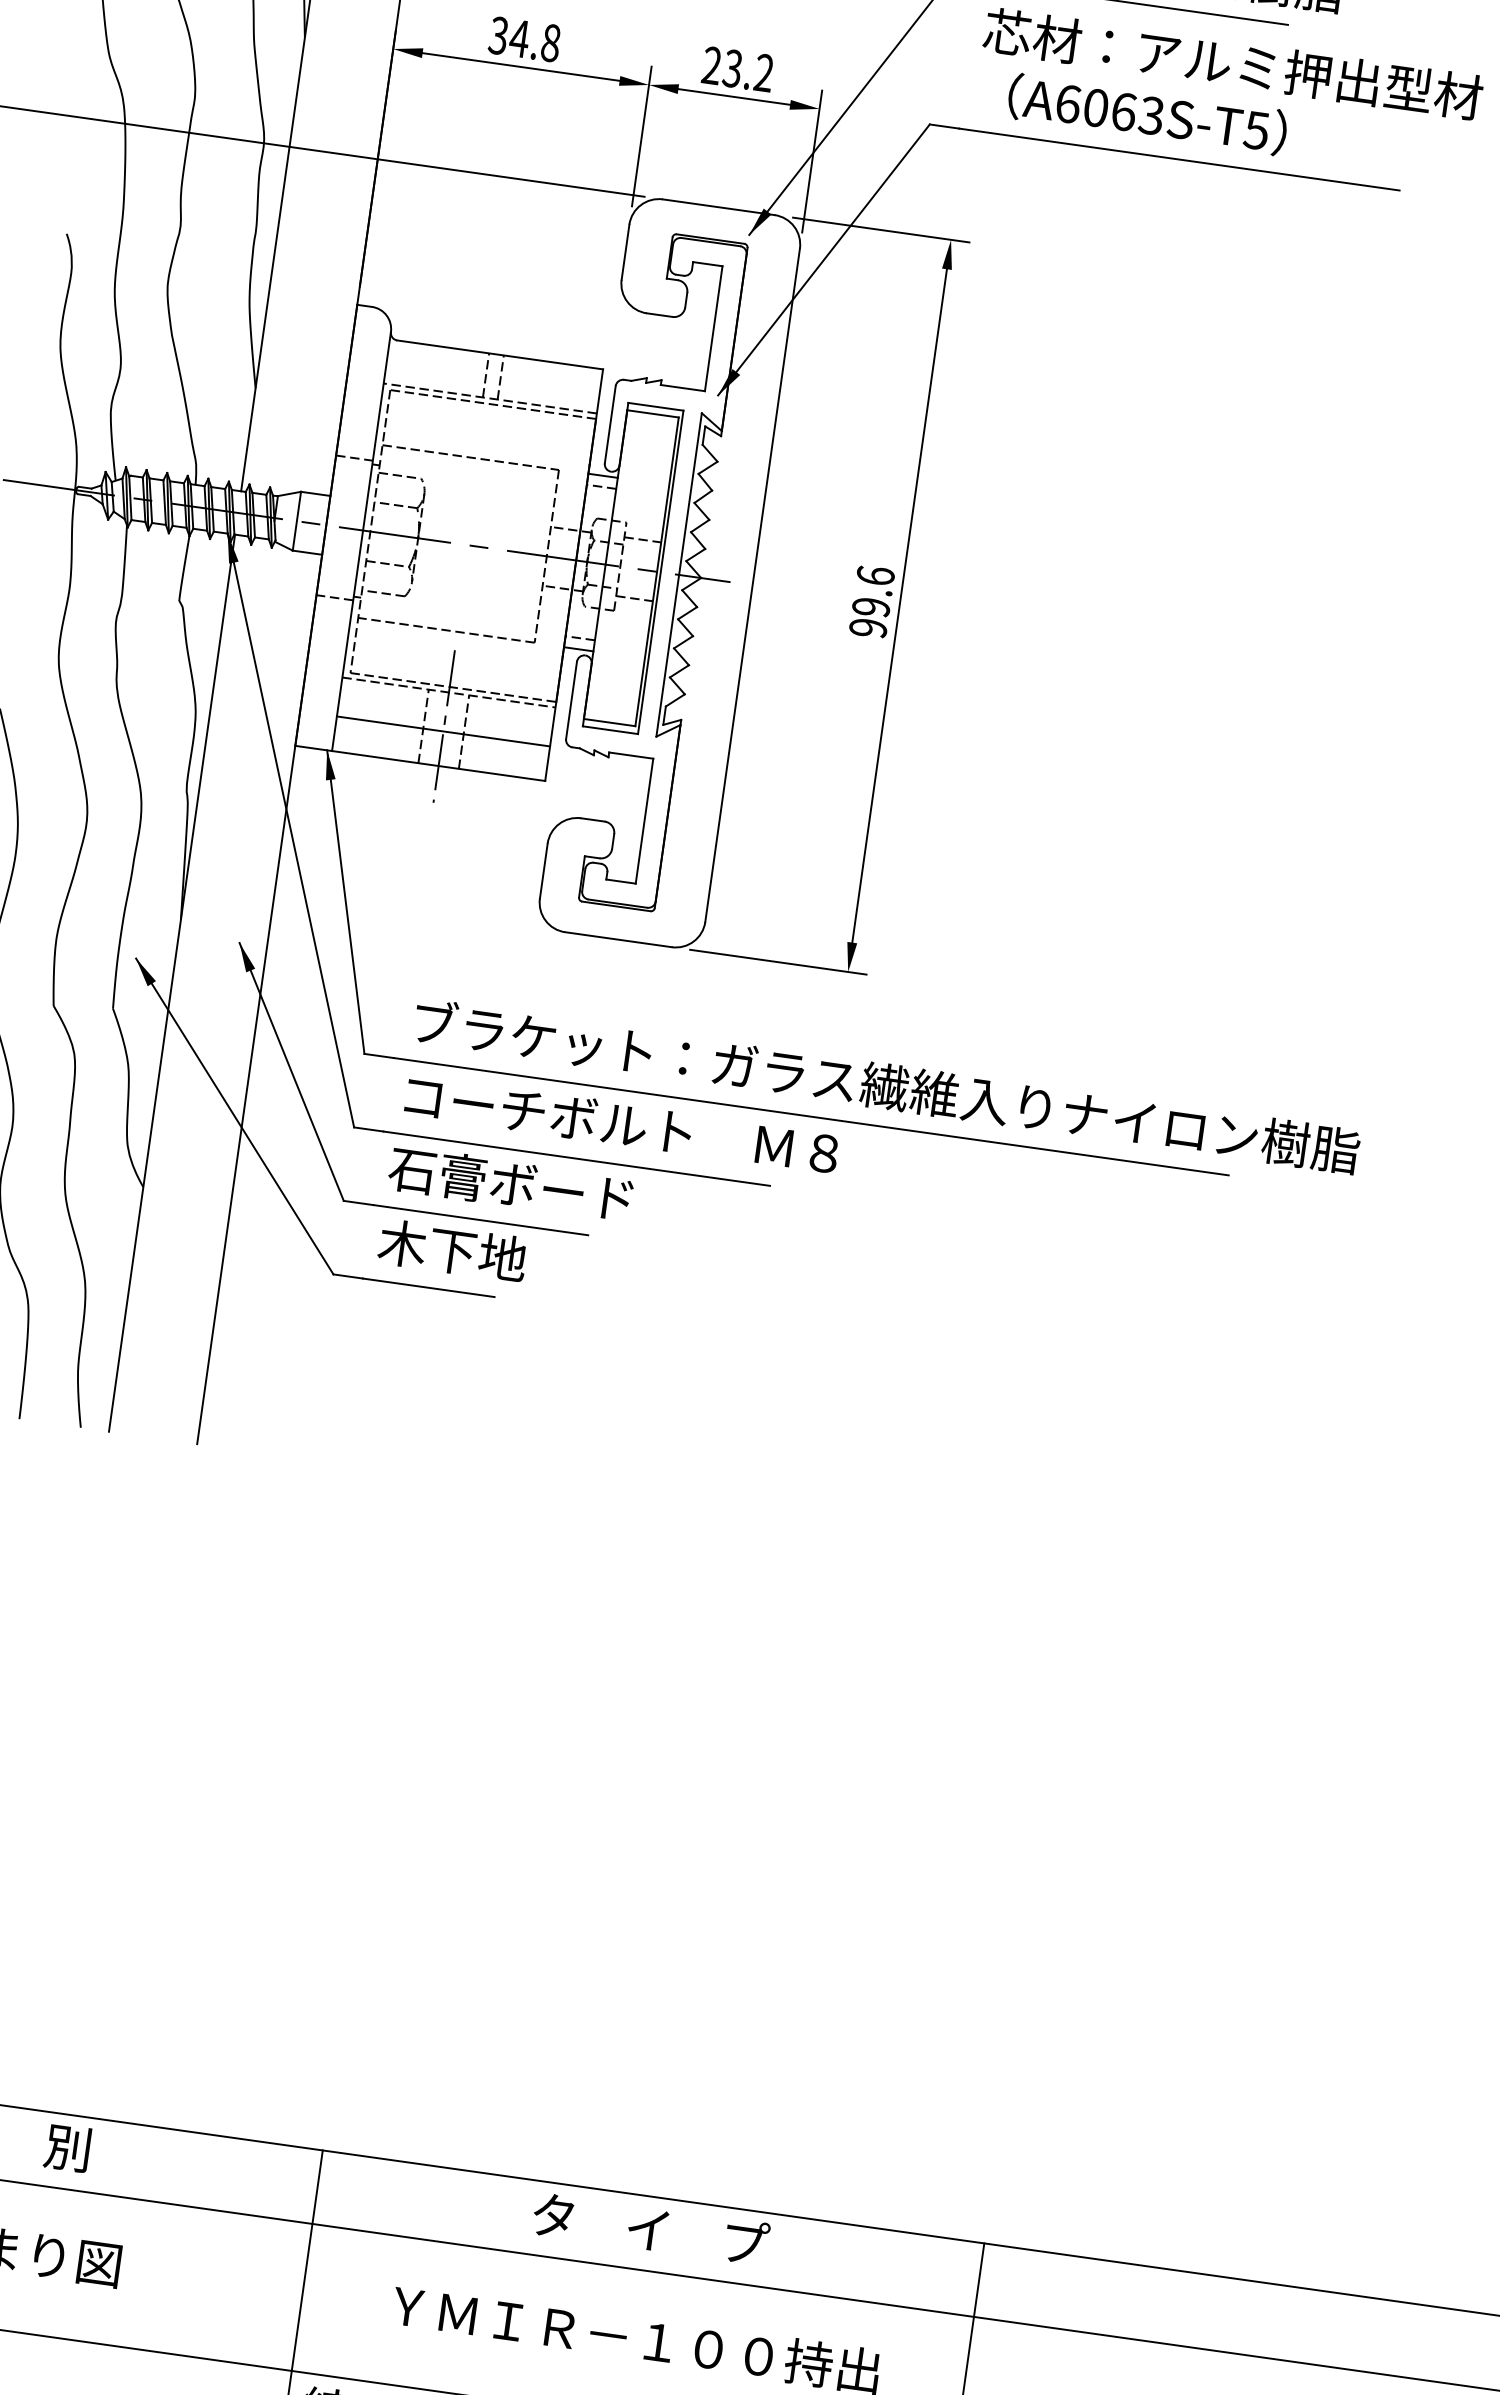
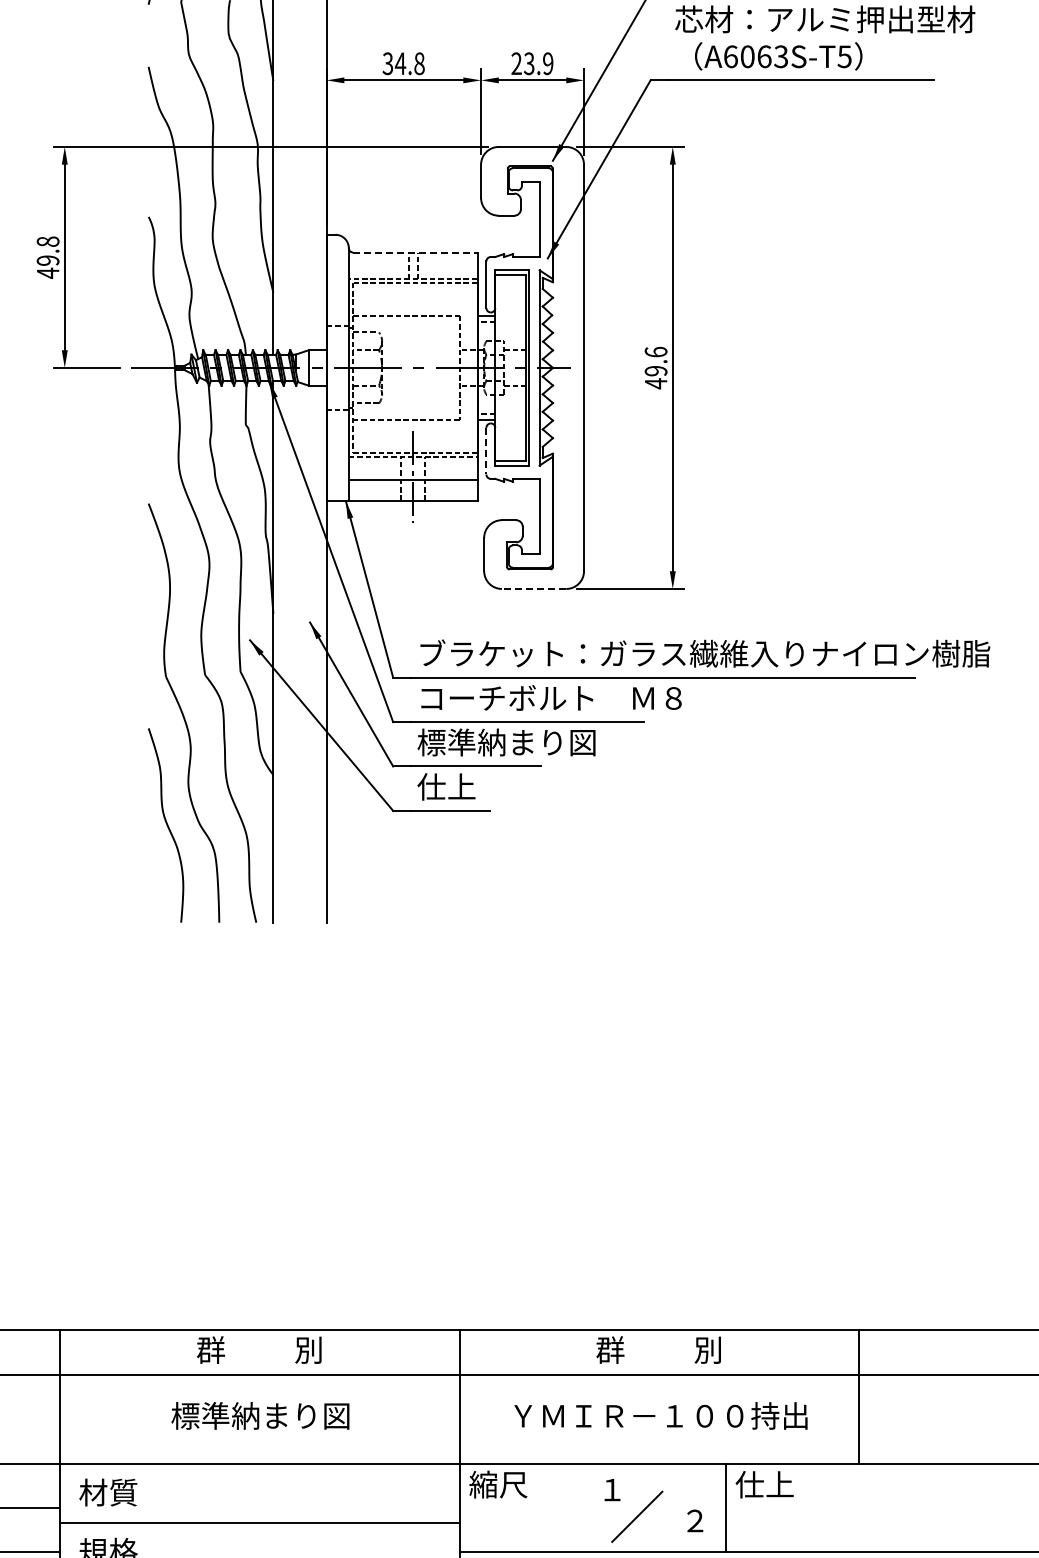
text: (764, 72) -> (548, 63), 23.2 -> 23.9
line: (500, 354) -> (415, 252), solid -> dashed
text: (867, 627) -> (655, 383), 99.6 -> 49.6
line: (571, 700) -> (486, 451), solid -> dashed
line: (617, 938) -> (533, 588), solid -> dashed
text: (537, 1187) -> (506, 742), 石膏ボード -> 標準納まり図
text: (452, 1249) -> (461, 786), 木下地 -> 仕上
text: (650, 2228) -> (660, 1349), タ    イ    プ -> 群          別

